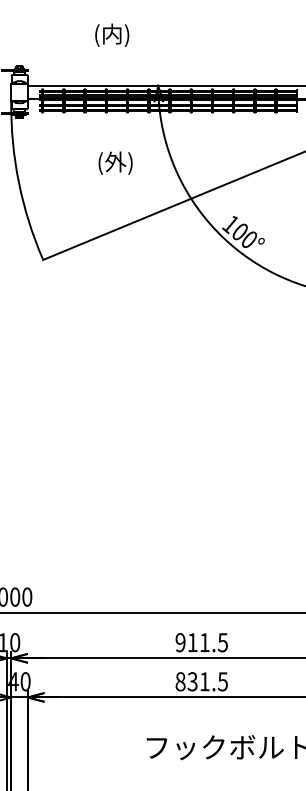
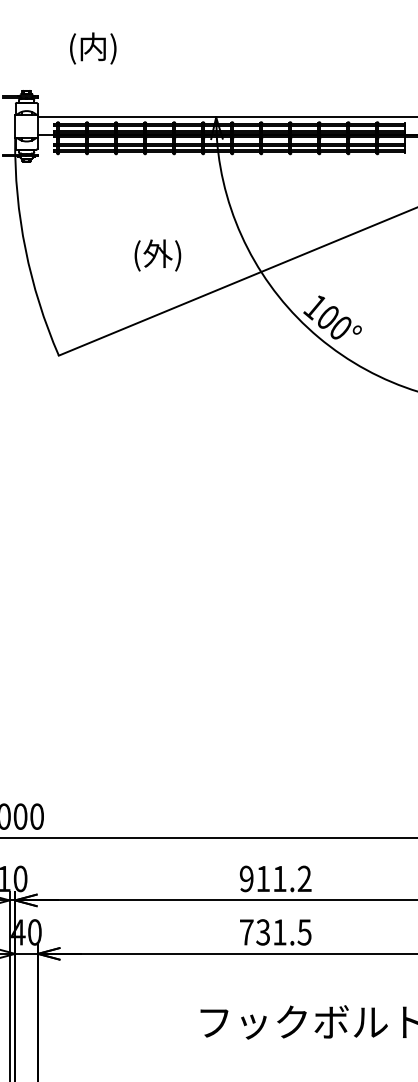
text: (112, 35) -> (93, 48), moved
text: (115, 163) -> (157, 255), moved
text: (222, 642) -> (304, 878), 911.5 -> 911.2
text: (180, 681) -> (246, 932), 831.5 -> 731.5

